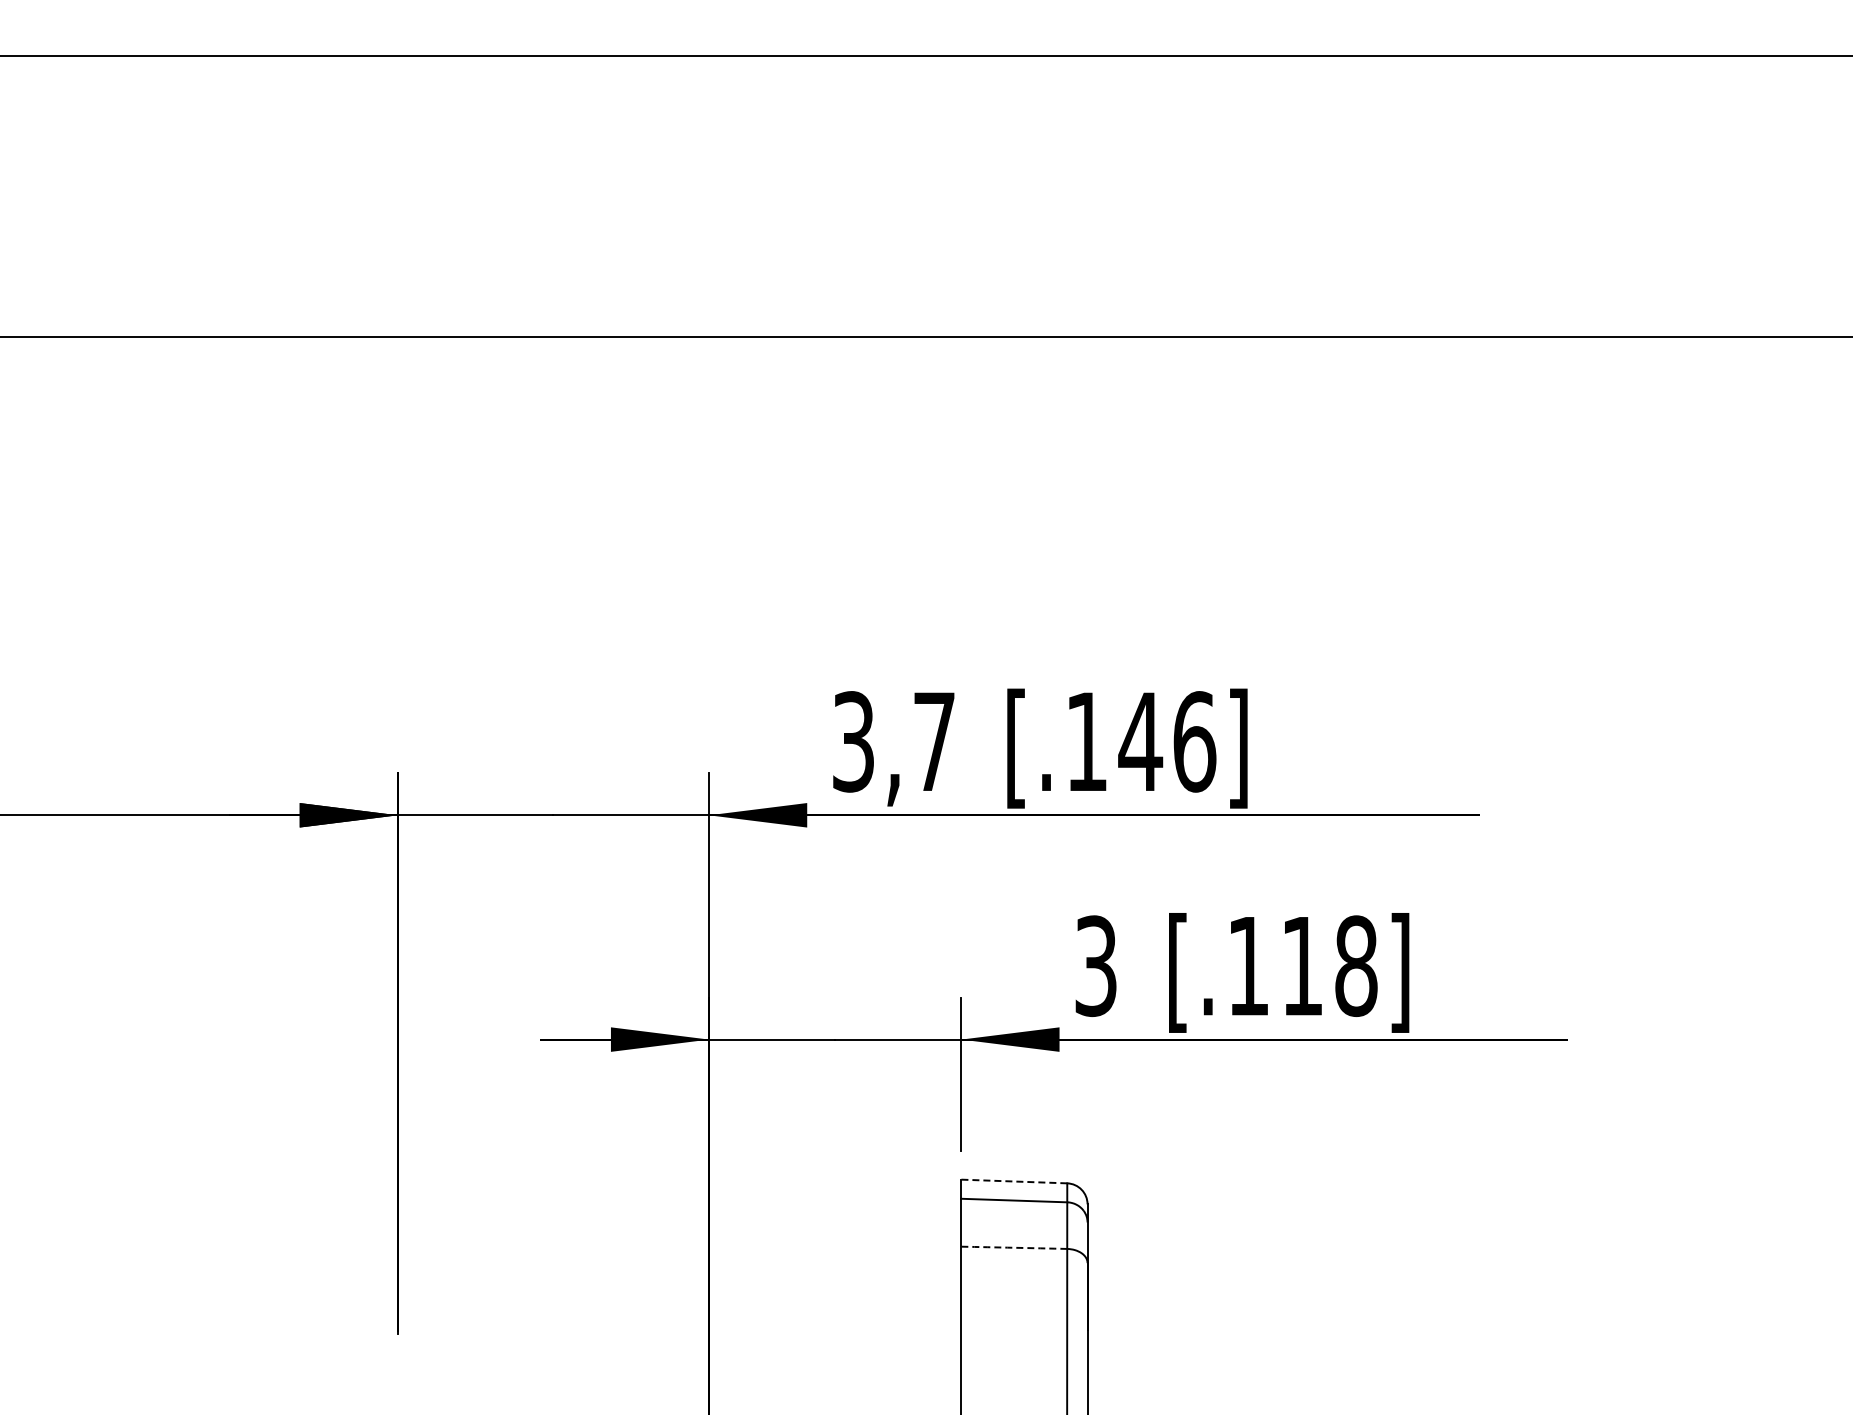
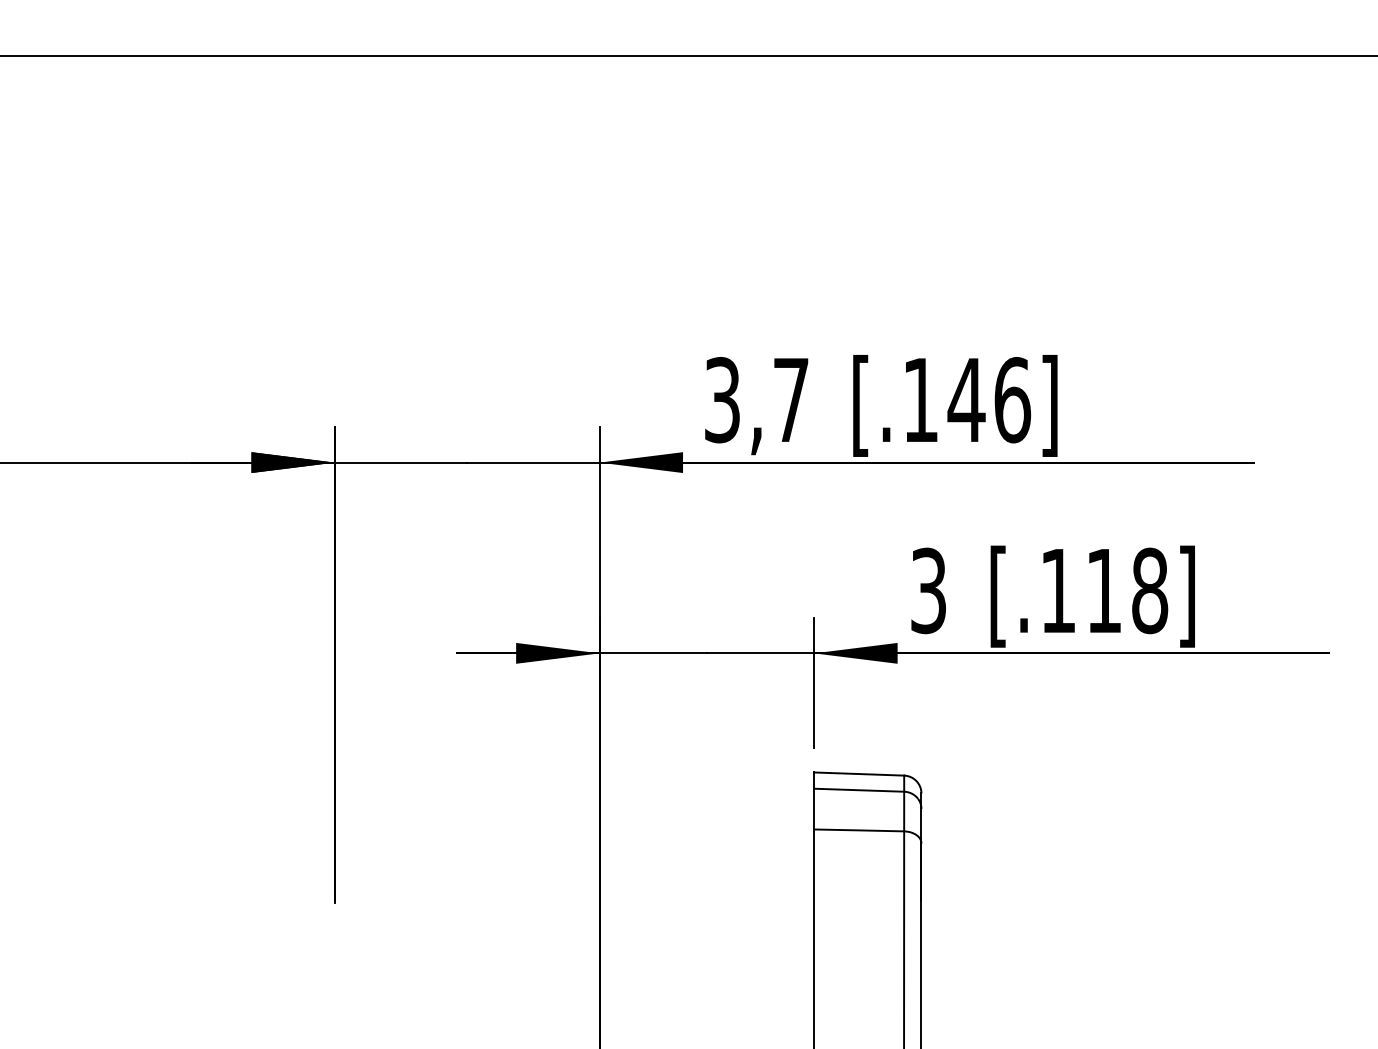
line: (1014, 1181) -> (859, 774), dashed -> solid
arc: (1014, 1247) -> (859, 830), dashed -> solid

